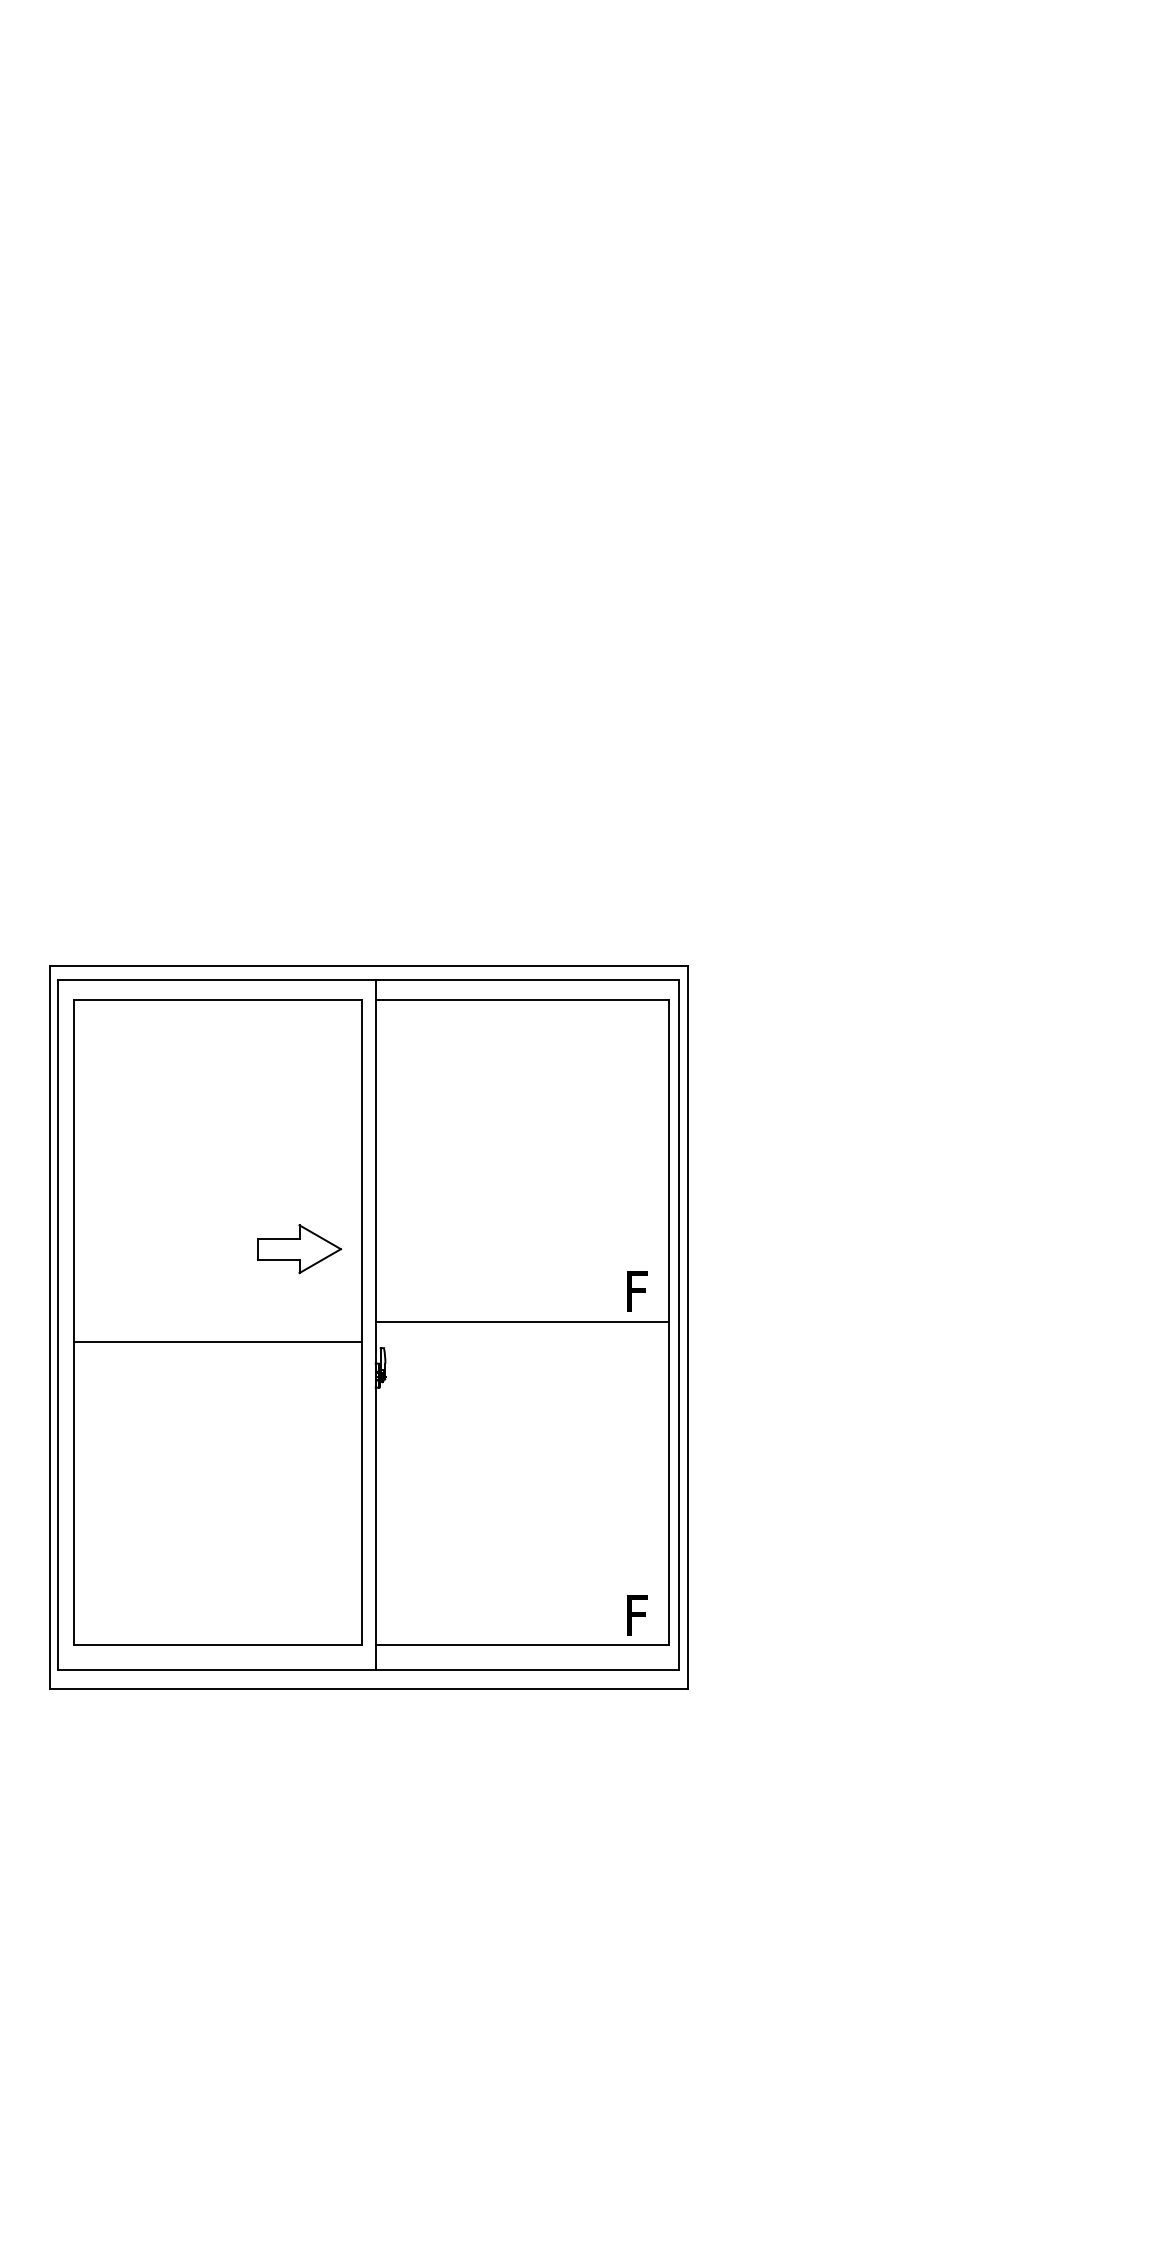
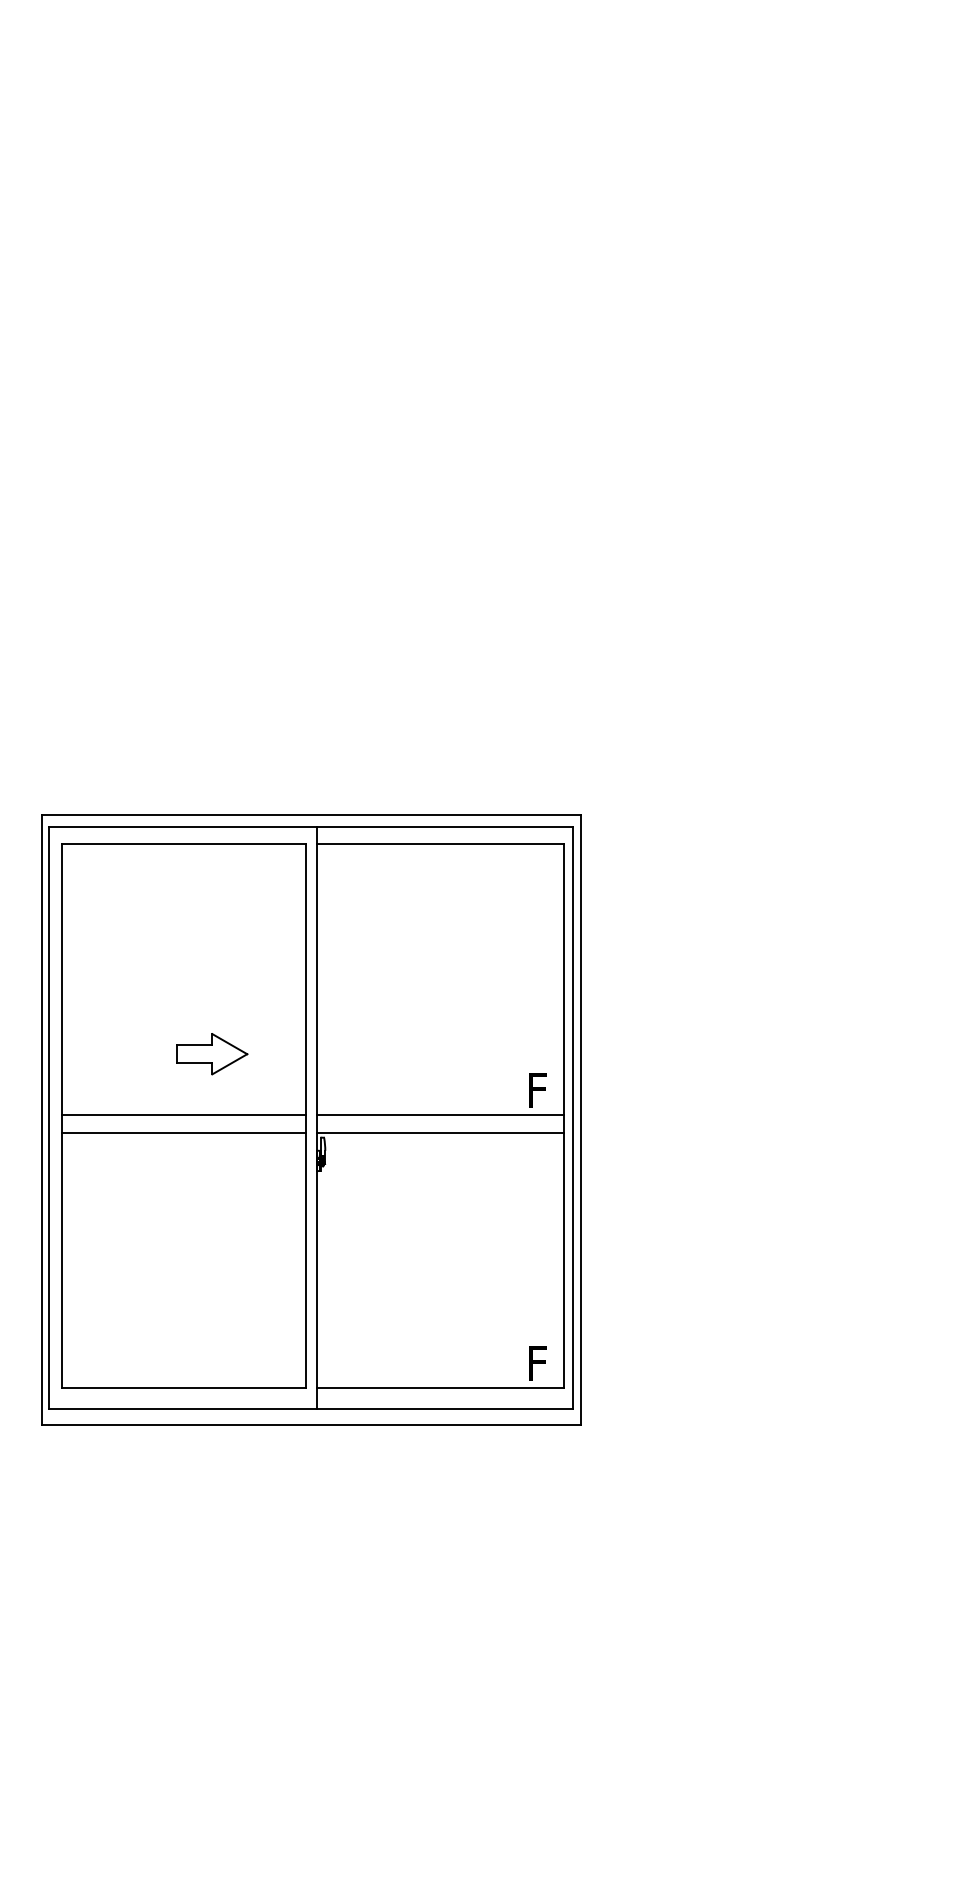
part: (299, 1249) -> (212, 1054), moved
line: (217, 1321) -> (183, 1115), added
line: (521, 1342) -> (440, 1132), added

